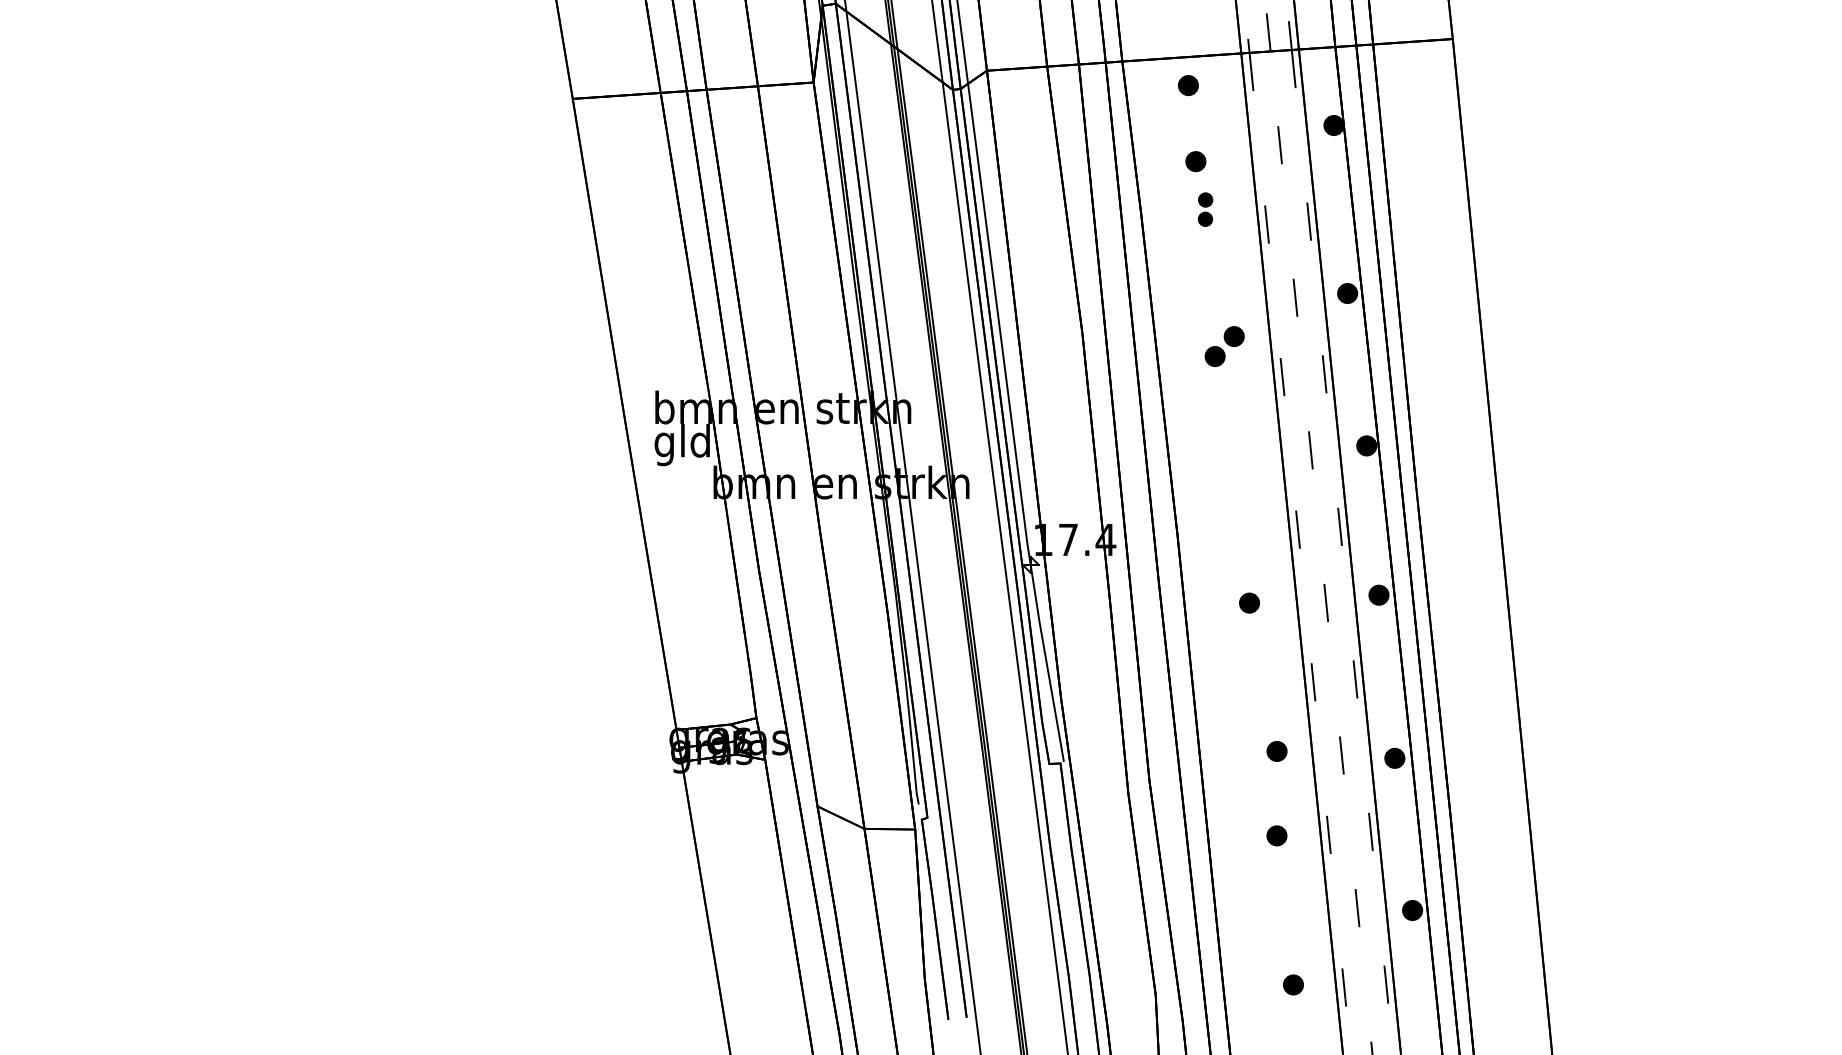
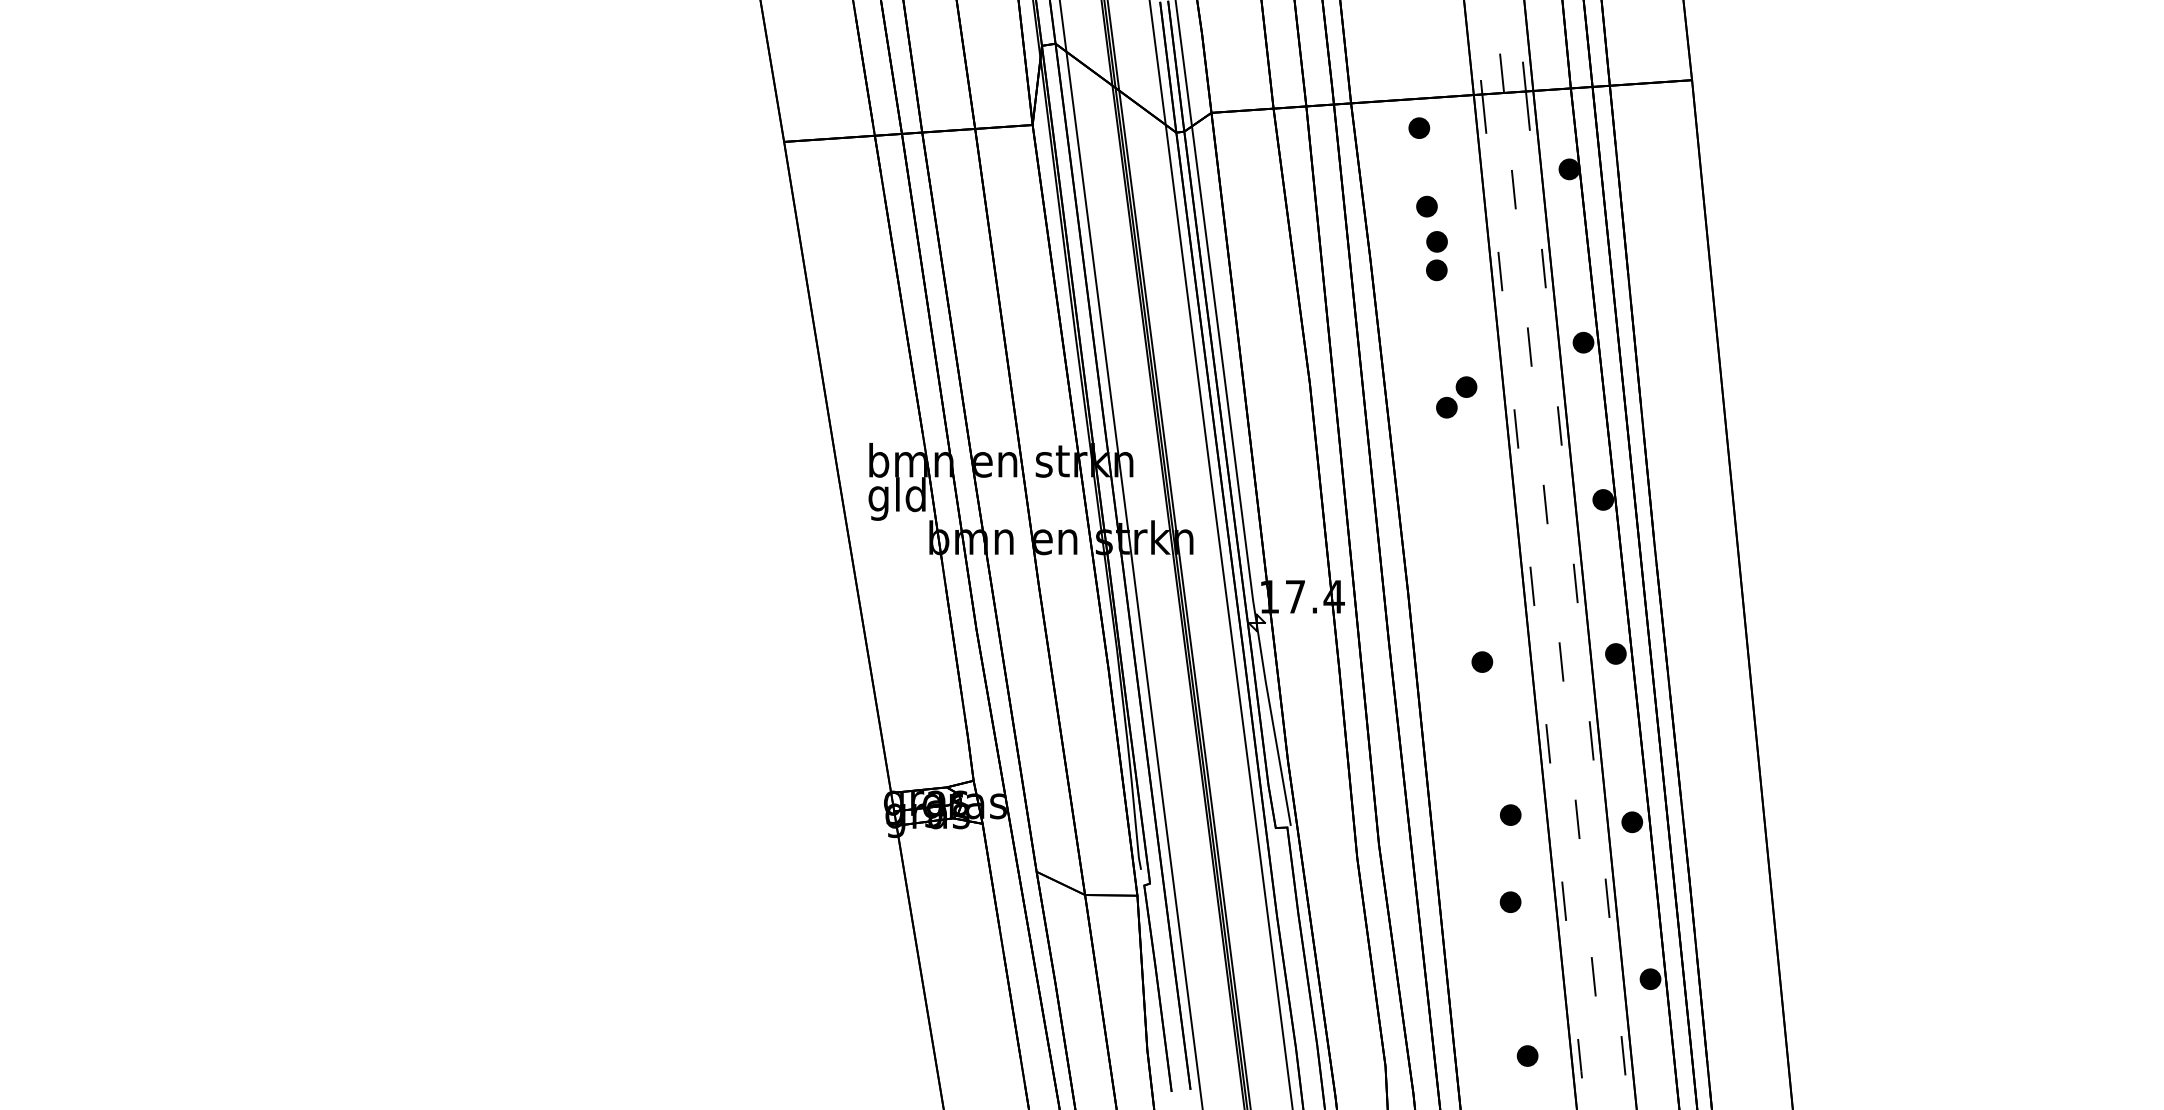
part: (1205, 209) -> (1436, 256), size x1.43

